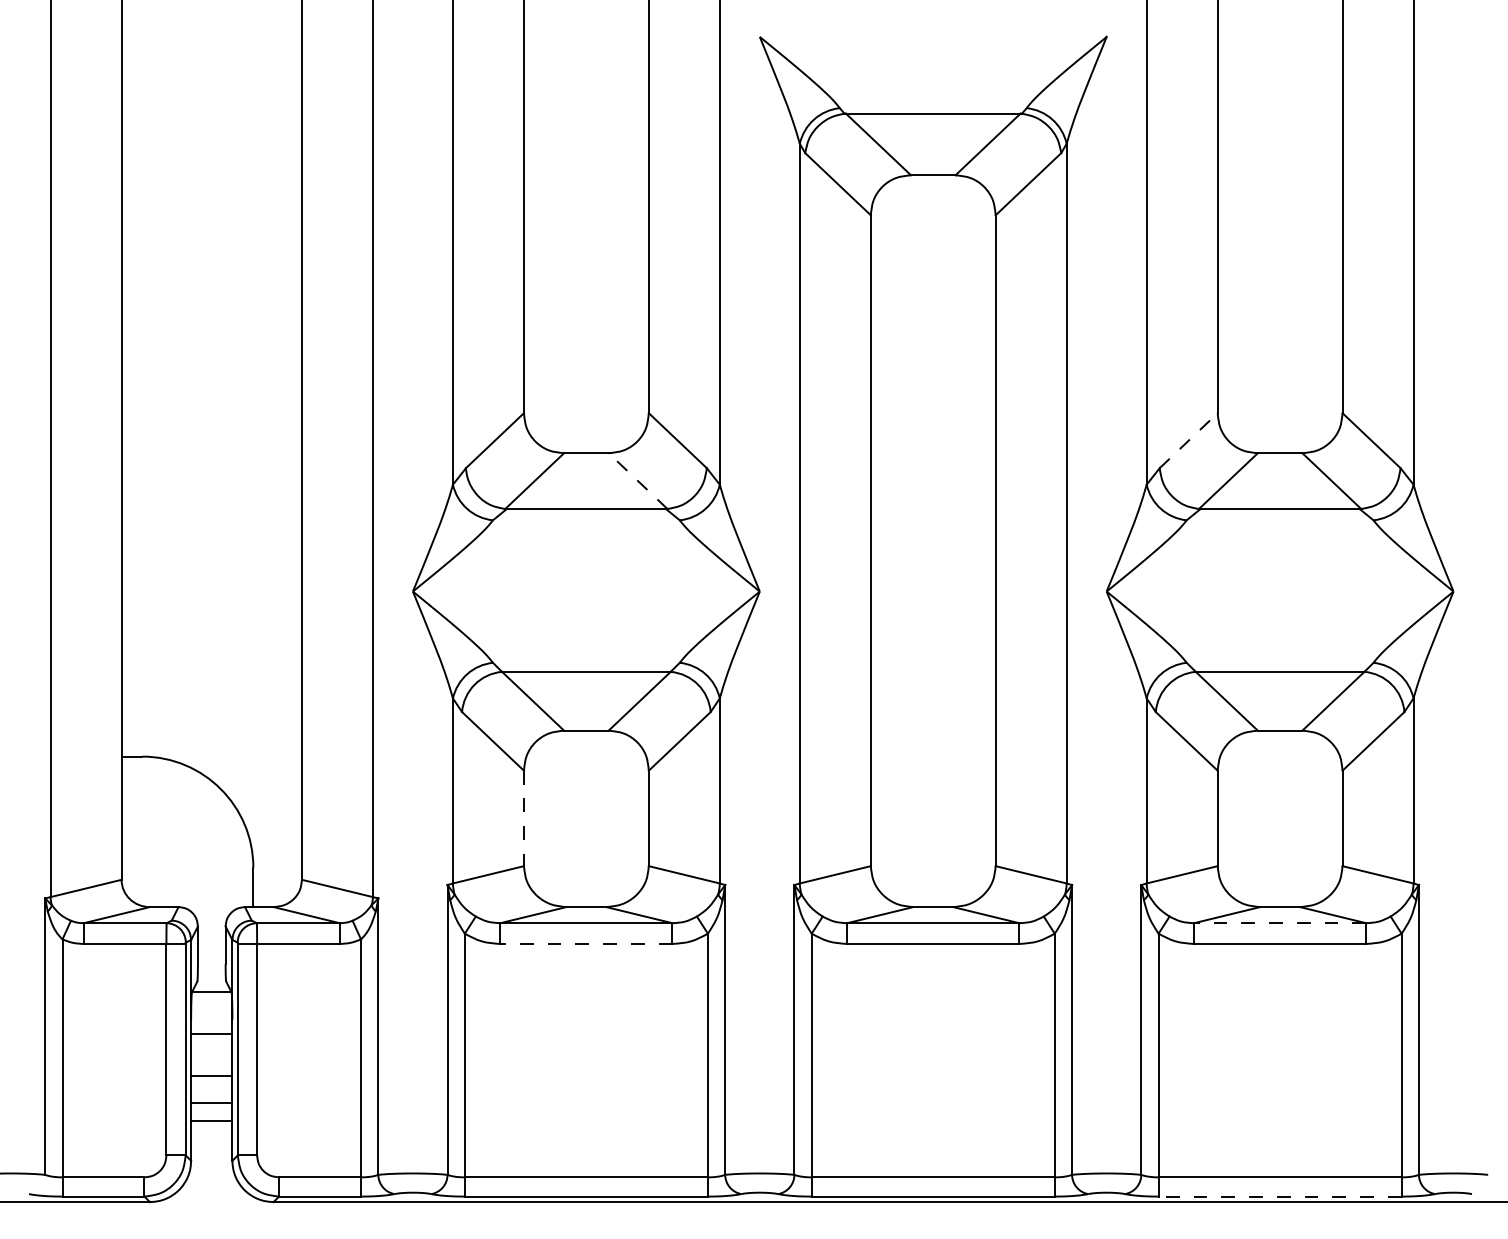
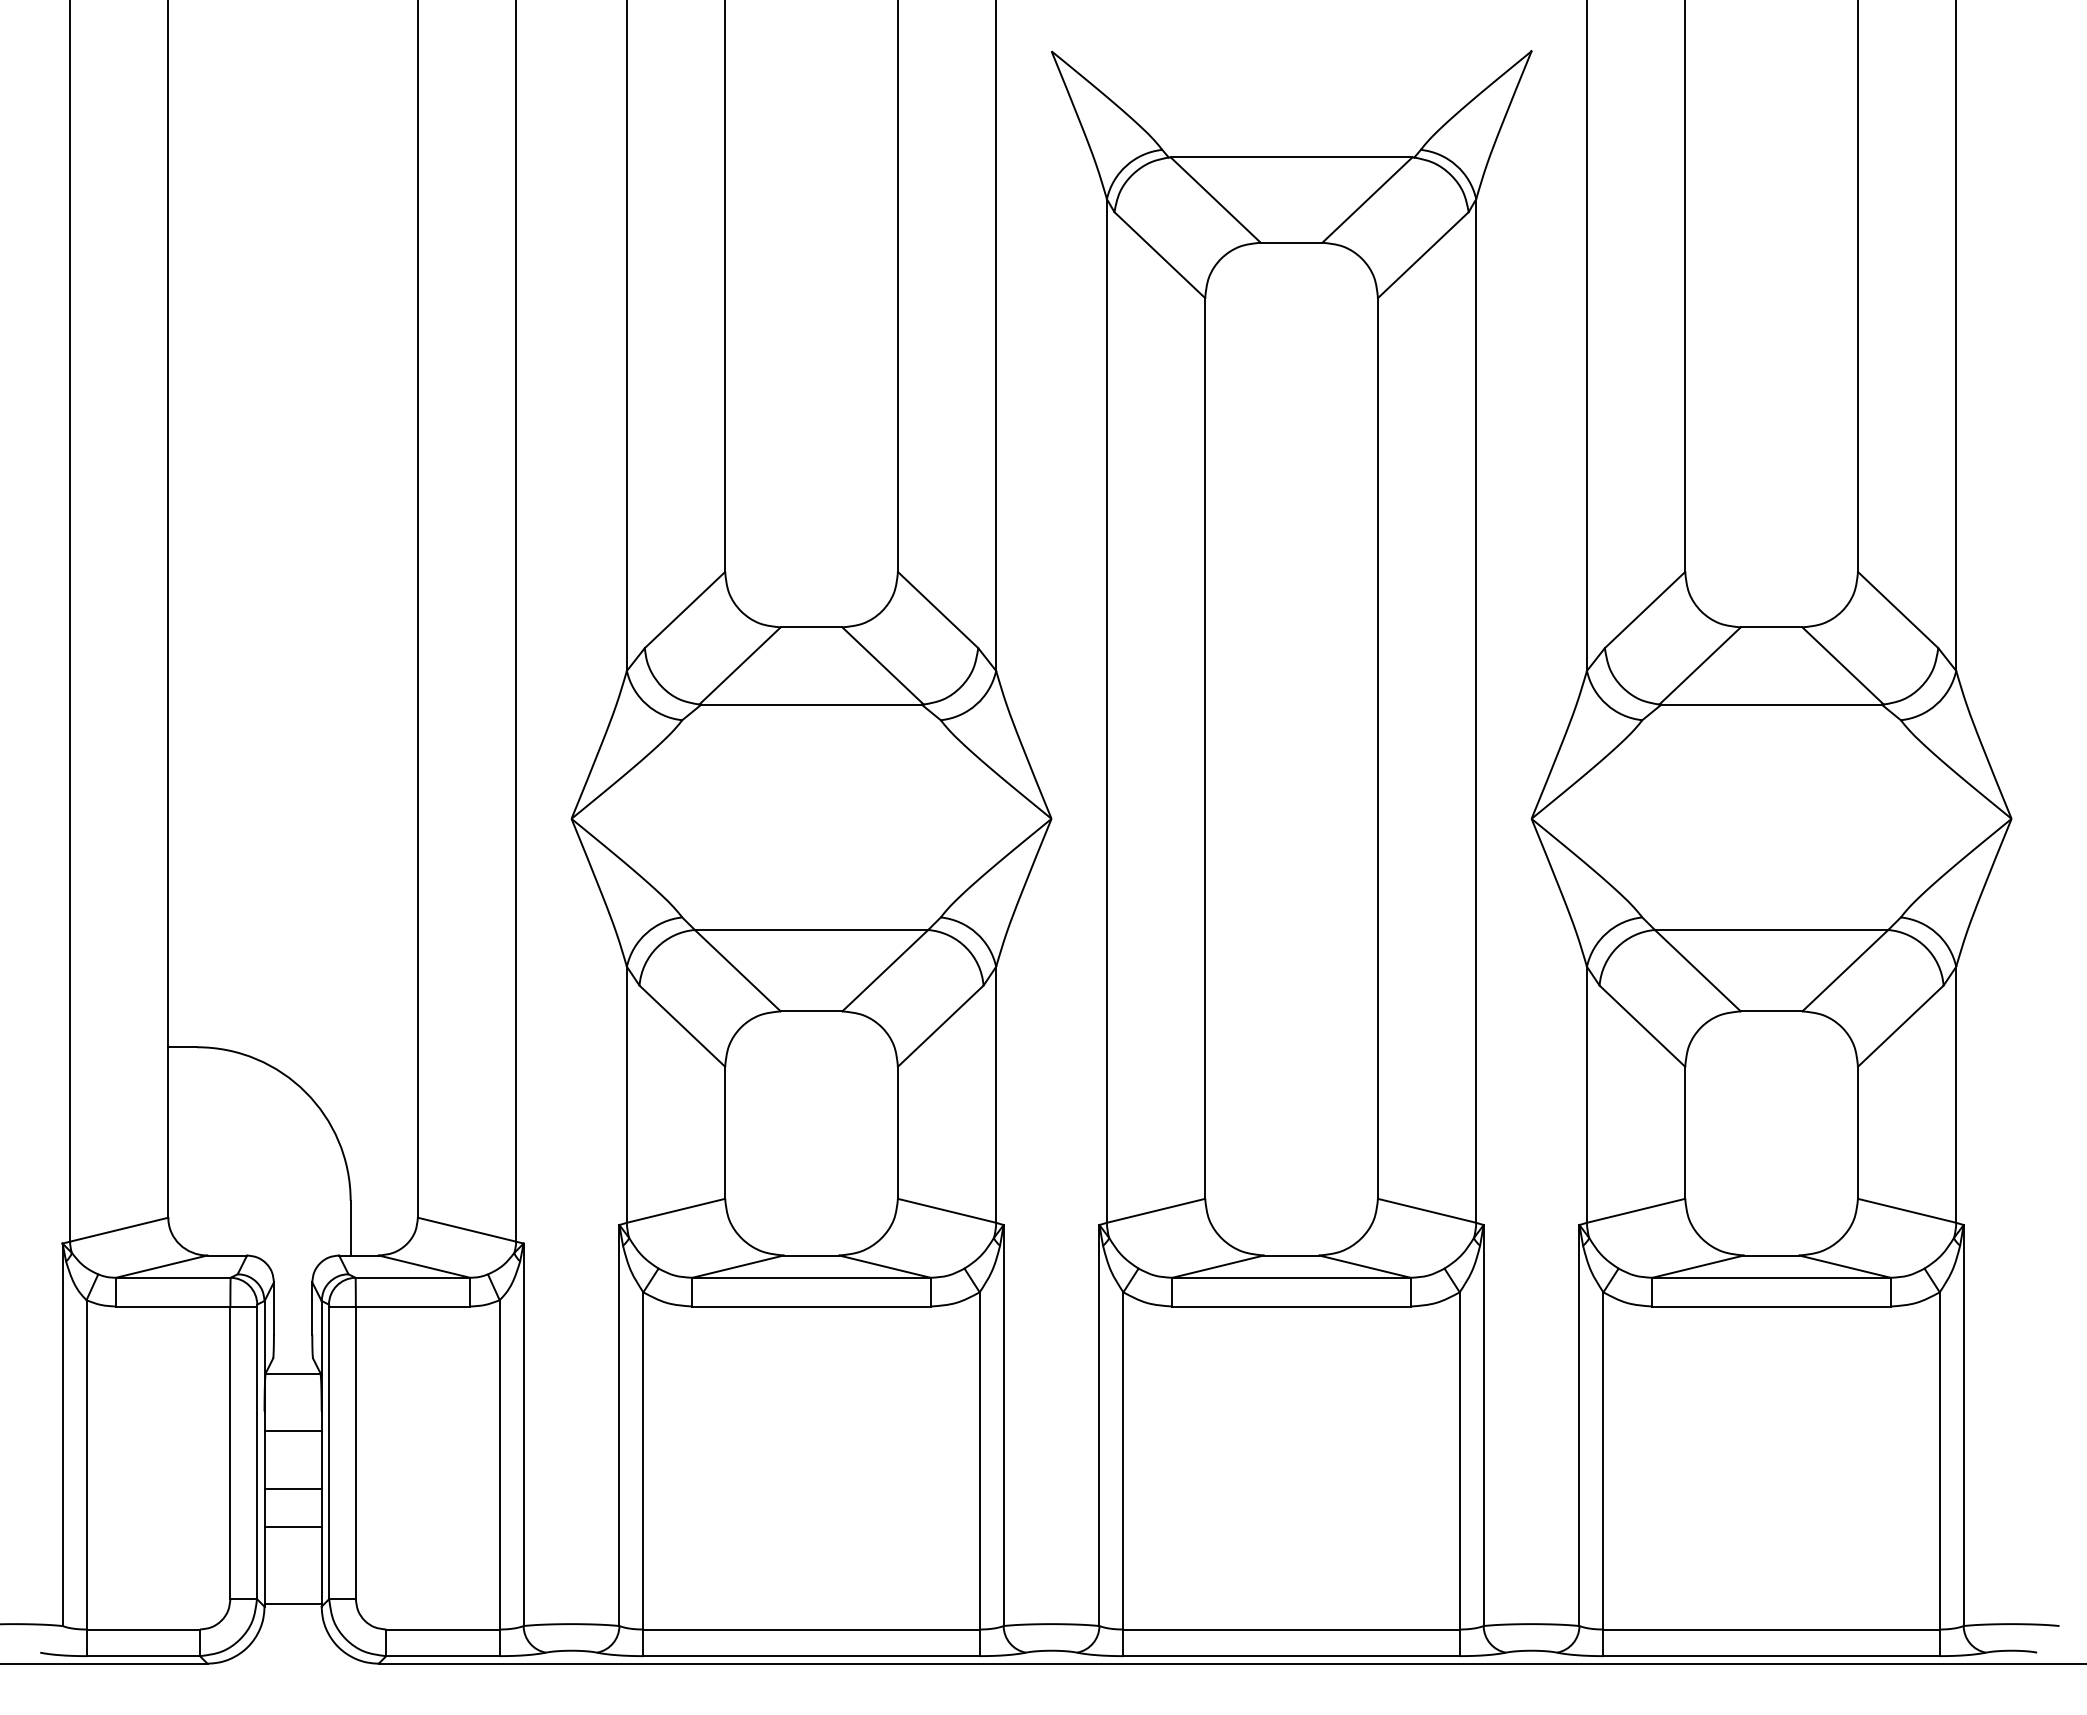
line: (1189, 440) -> (1645, 609), dashed -> solid
line: (637, 480) -> (882, 665), dashed -> solid
line: (524, 818) -> (725, 1133), dashed -> solid
line: (1280, 922) -> (1771, 1277), dashed -> solid
line: (586, 943) -> (811, 1306), dashed -> solid
line: (211, 1120) -> (292, 1604), moved
line: (1280, 1196) -> (1771, 1656), dashed -> solid

